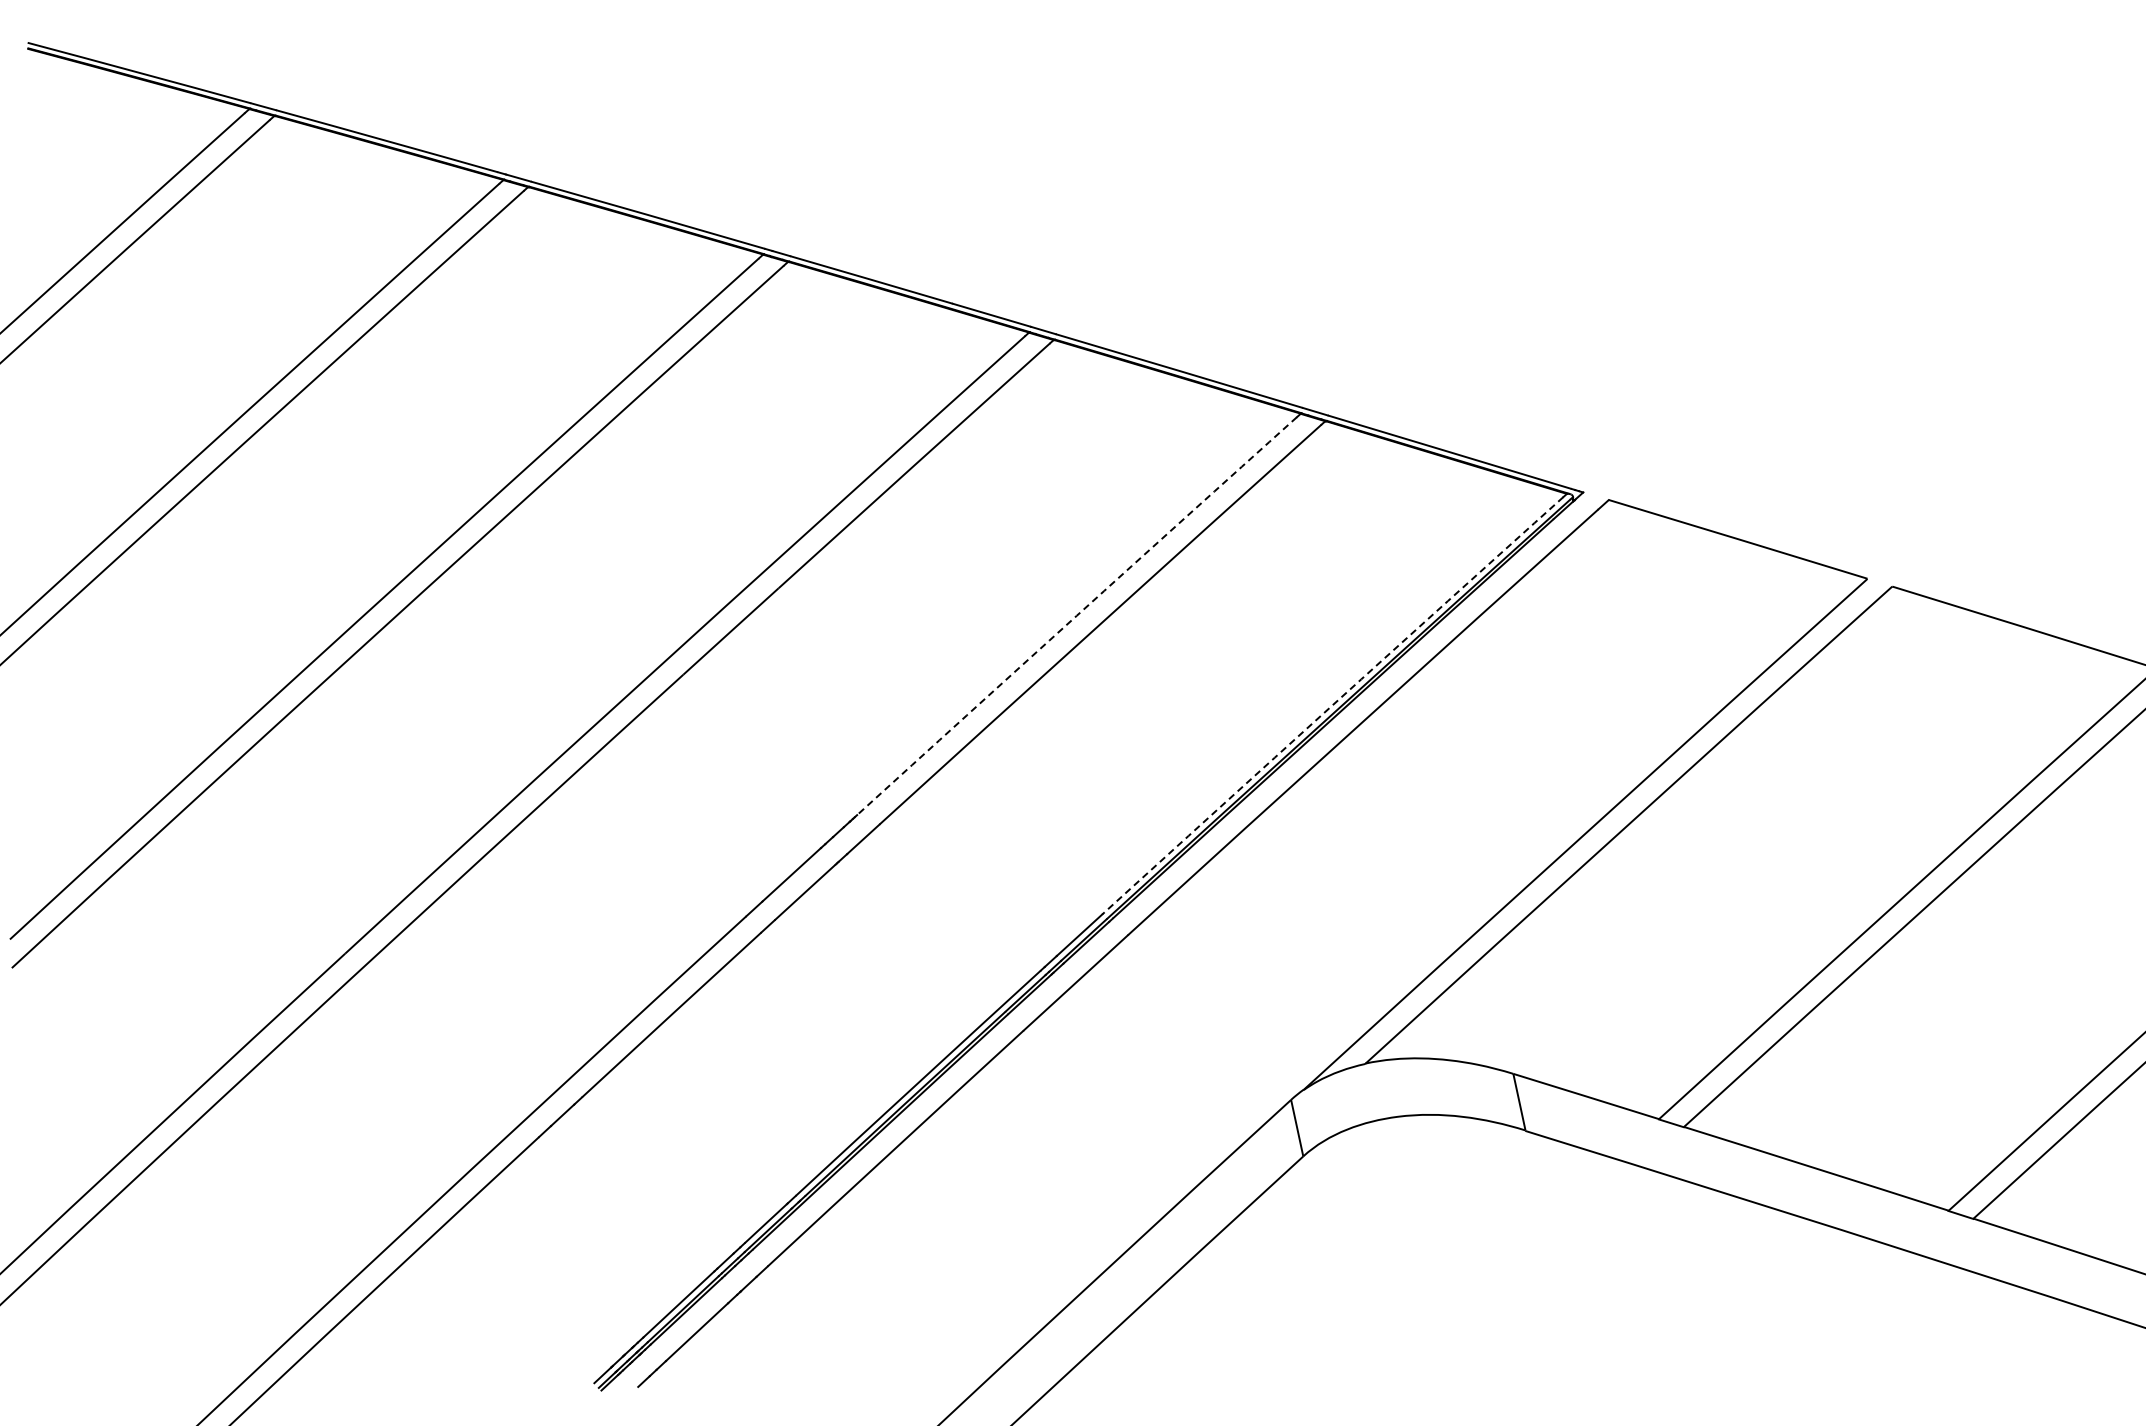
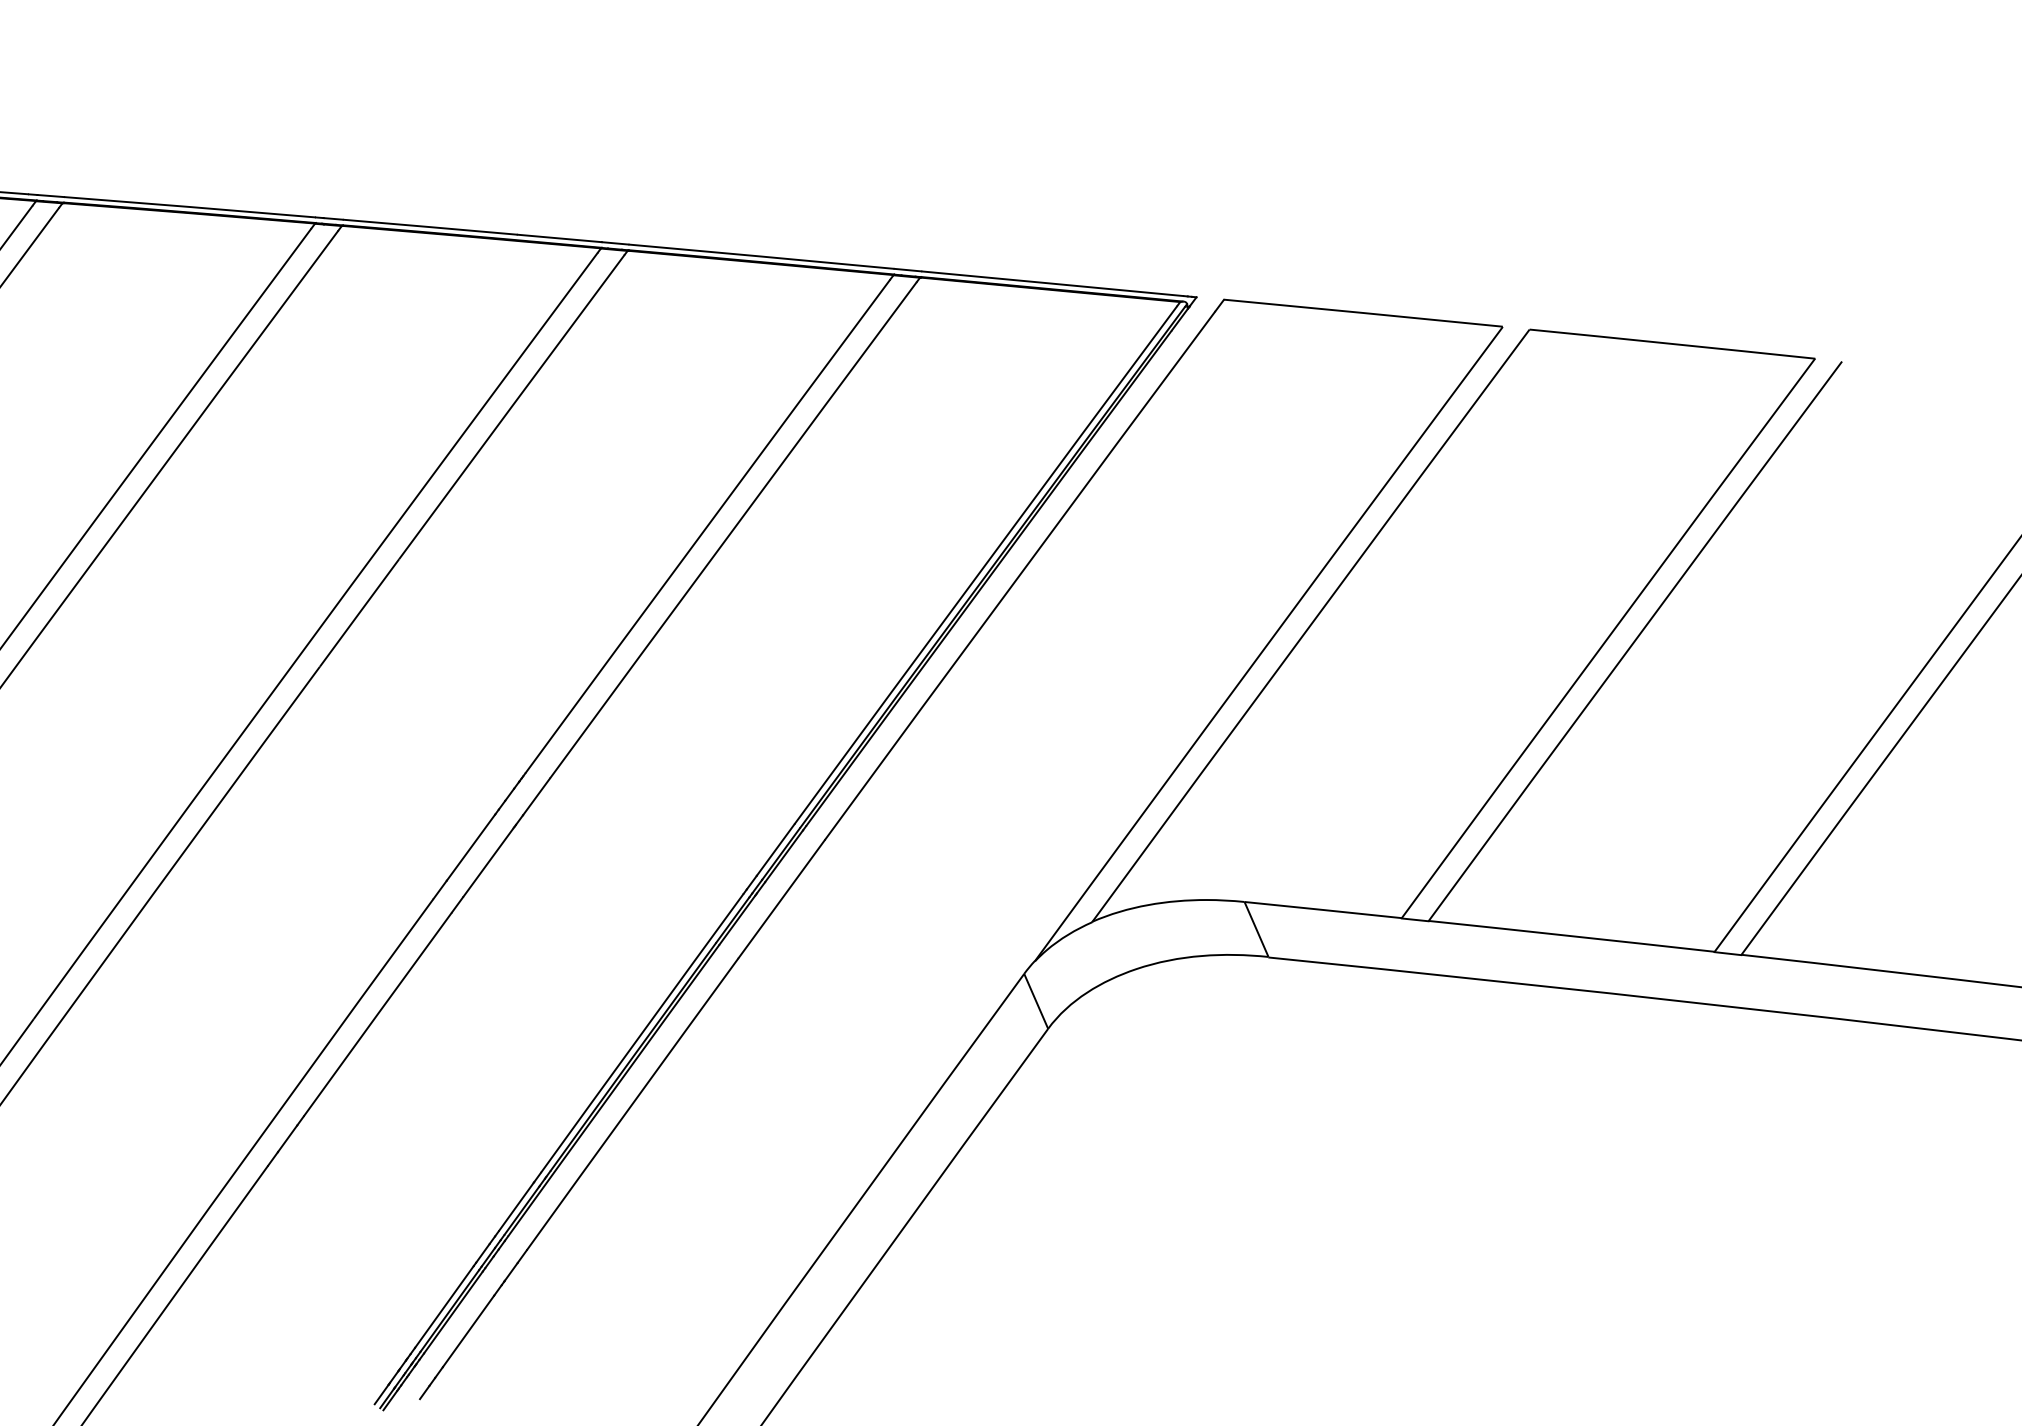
arc: (1076, 615) -> (707, 525), dashed -> solid
arc: (1332, 705) -> (985, 564), dashed -> solid

